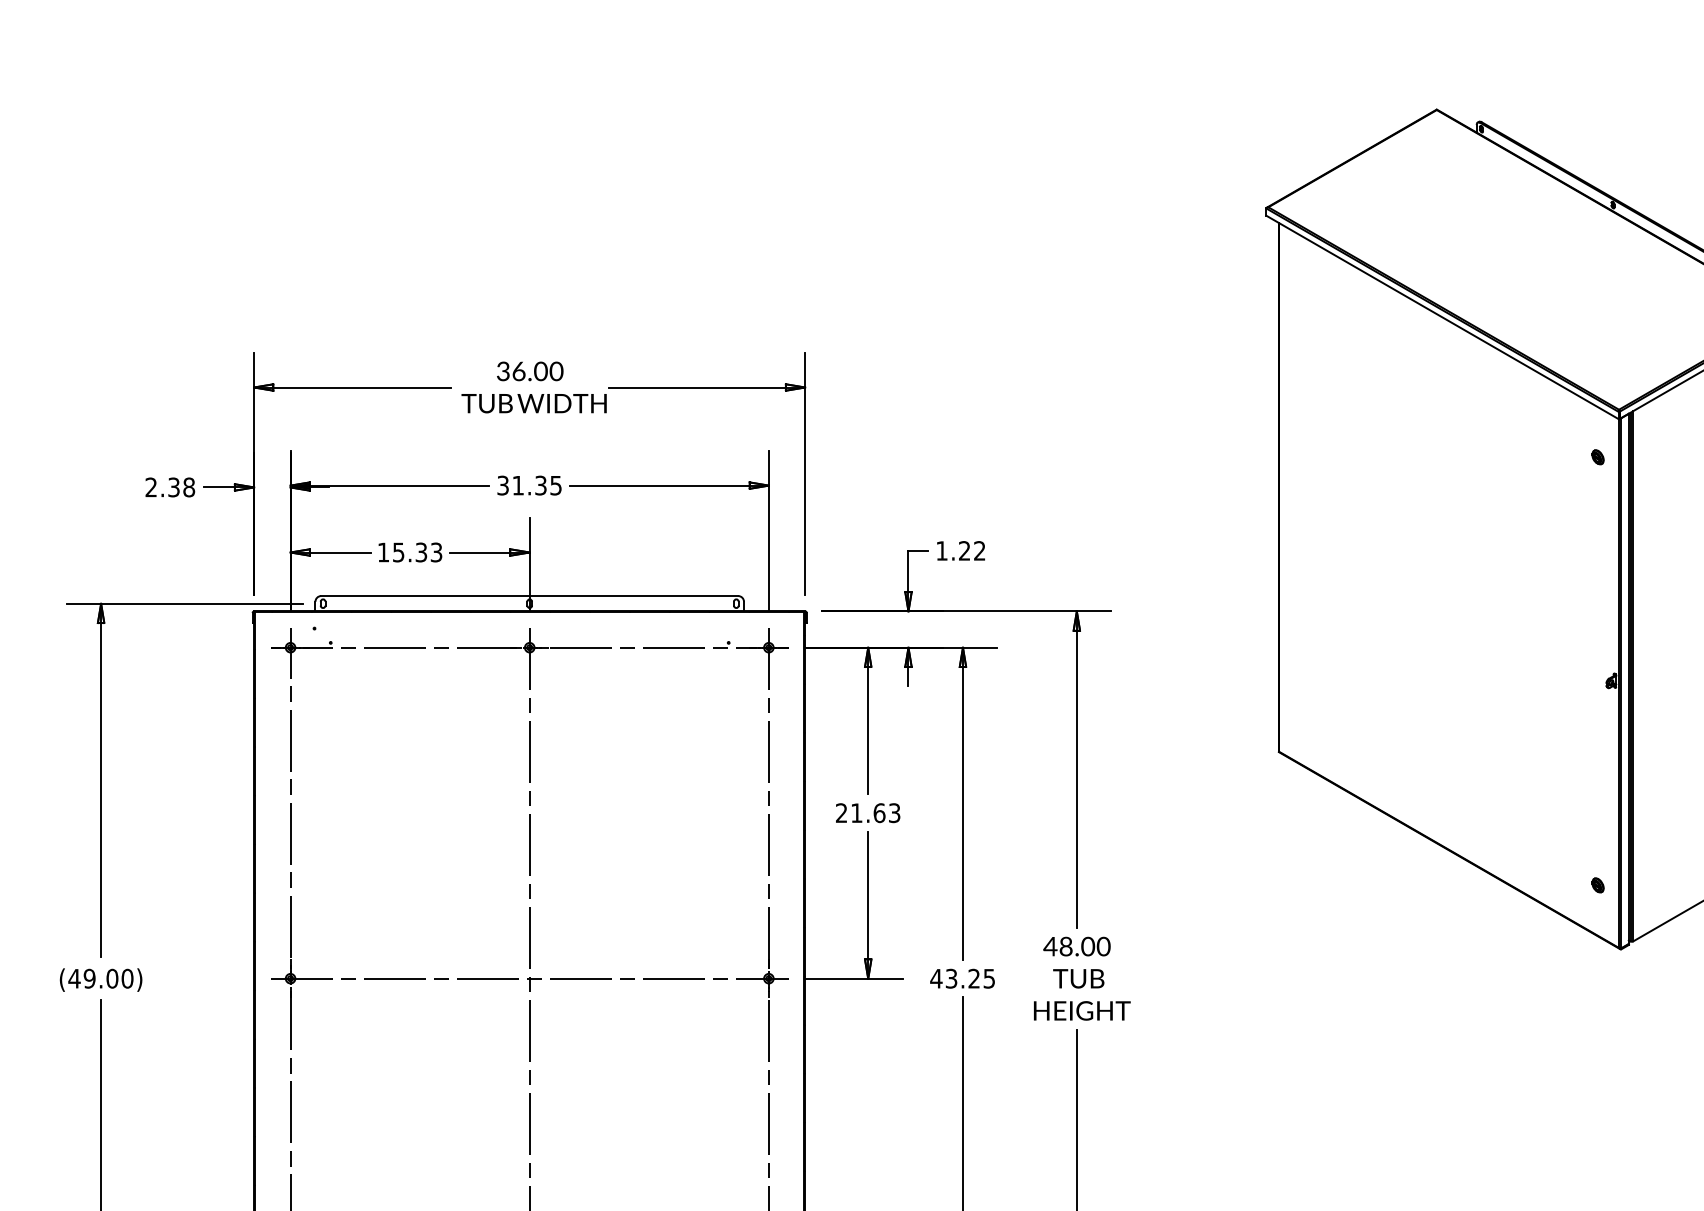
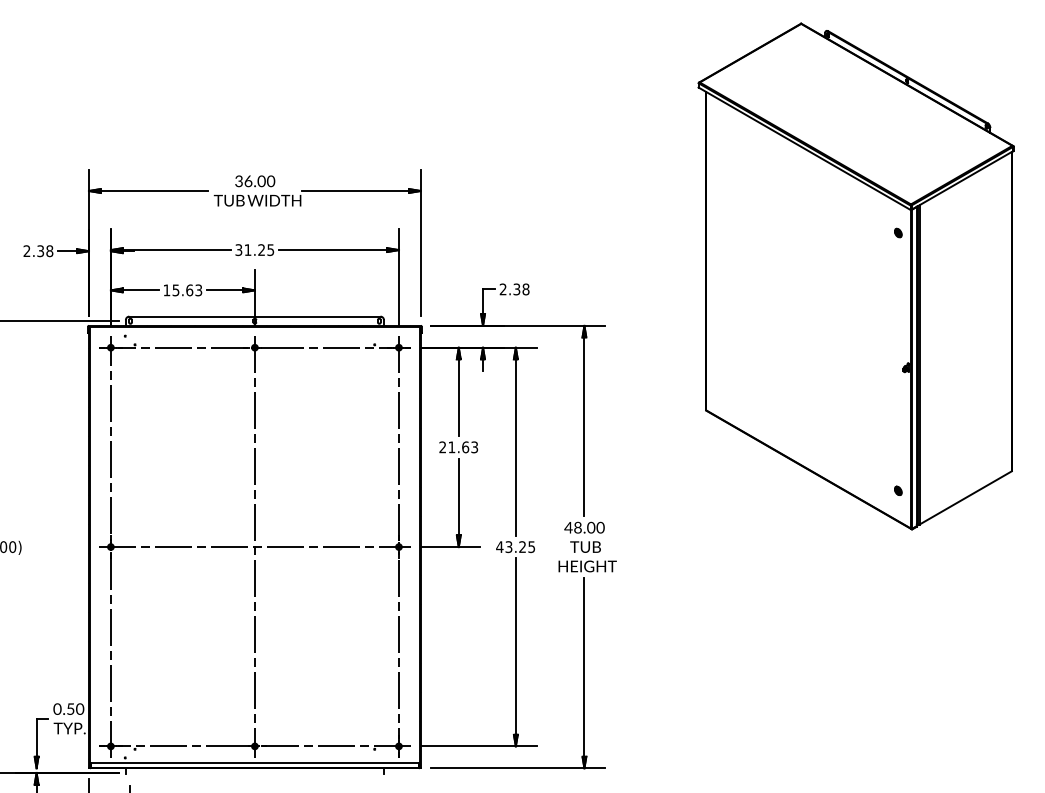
text: (540, 486) -> (261, 250), 31.35 -> 31.25
text: (960, 551) -> (514, 289), 1.22 -> 2.38
text: (421, 552) -> (189, 290), 15.33 -> 15.63

